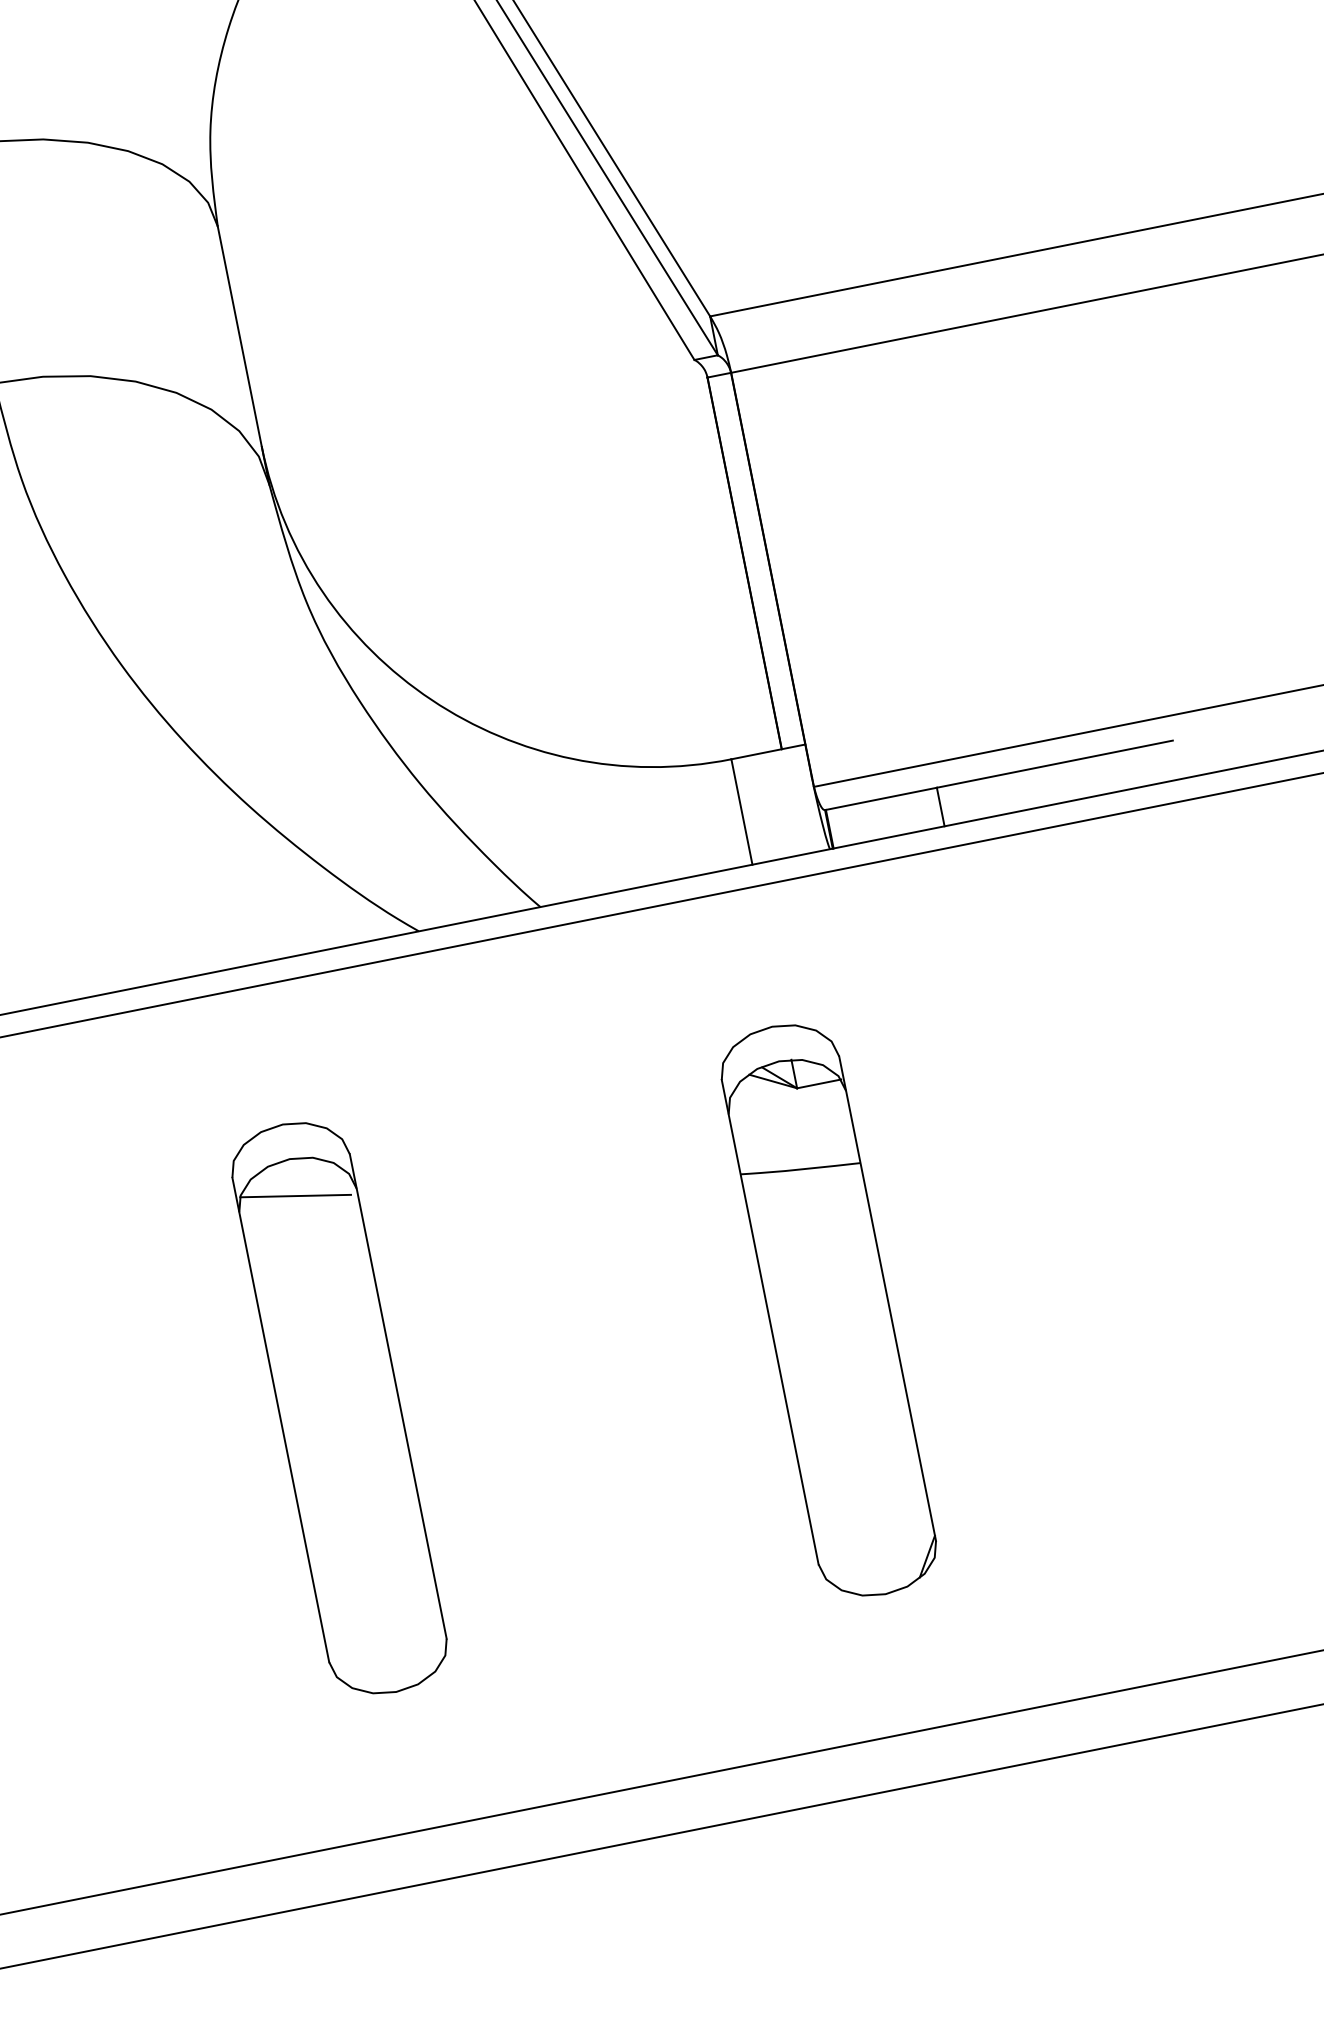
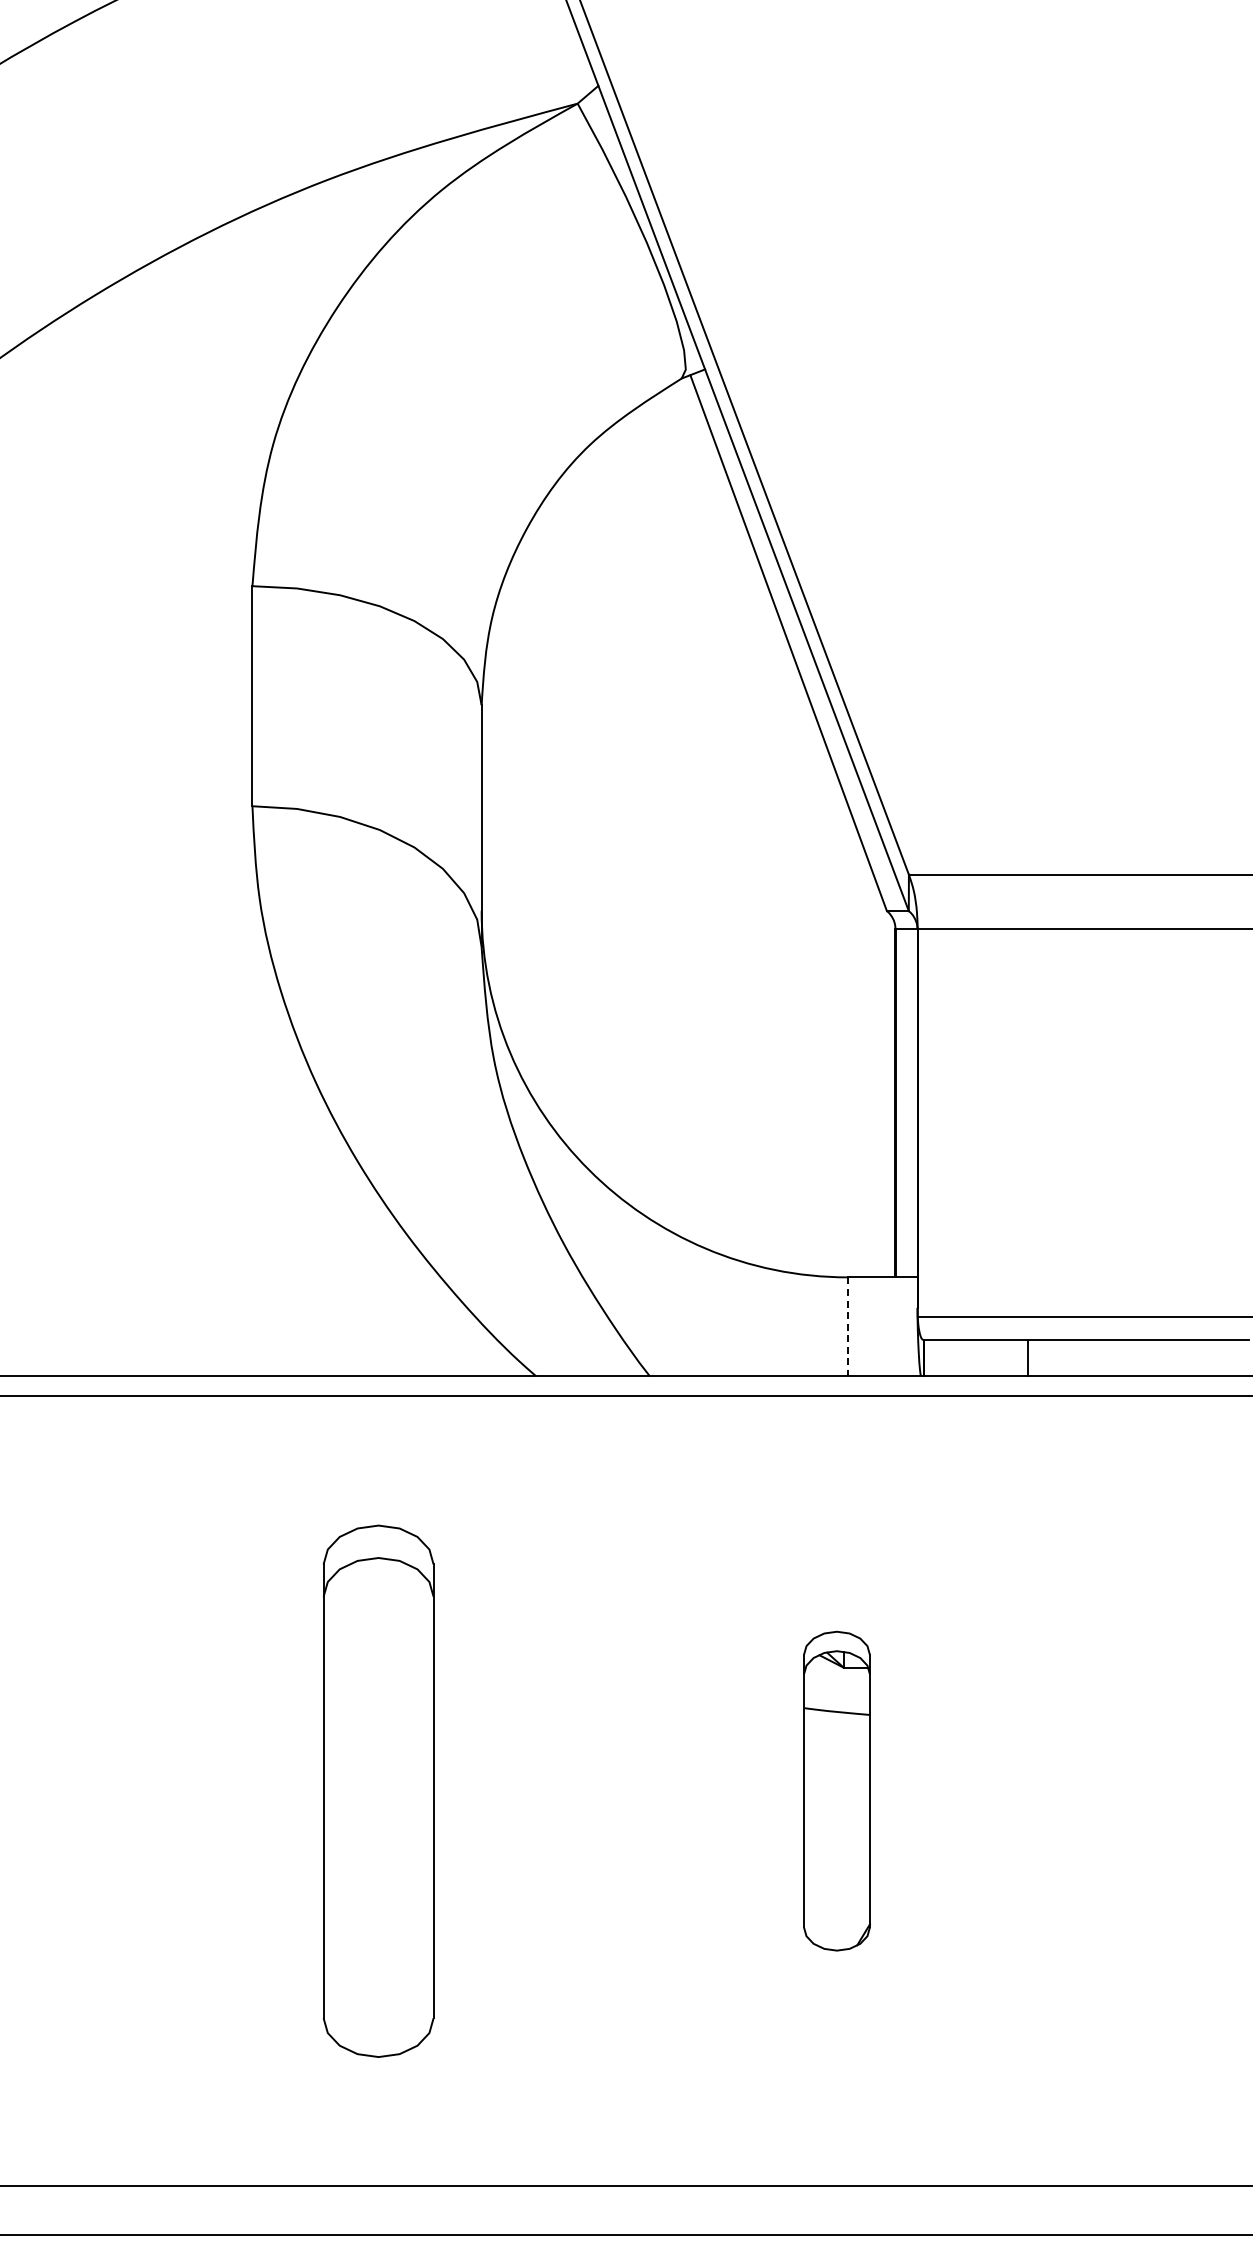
line: (742, 812) -> (848, 1327), solid -> dashed
line: (295, 1196) -> (377, 1592), removed
part: (828, 1309) -> (836, 1790), size x0.6

